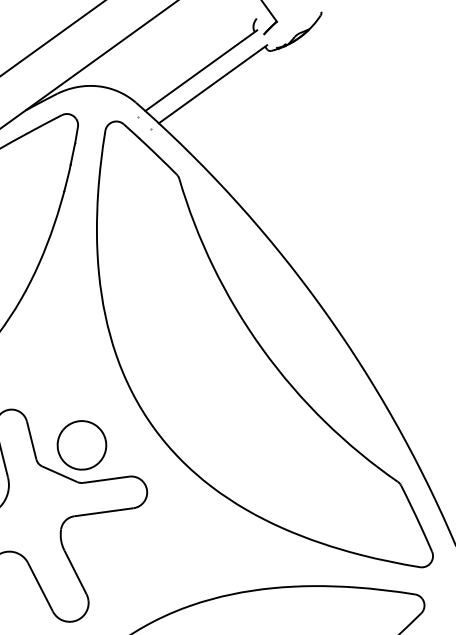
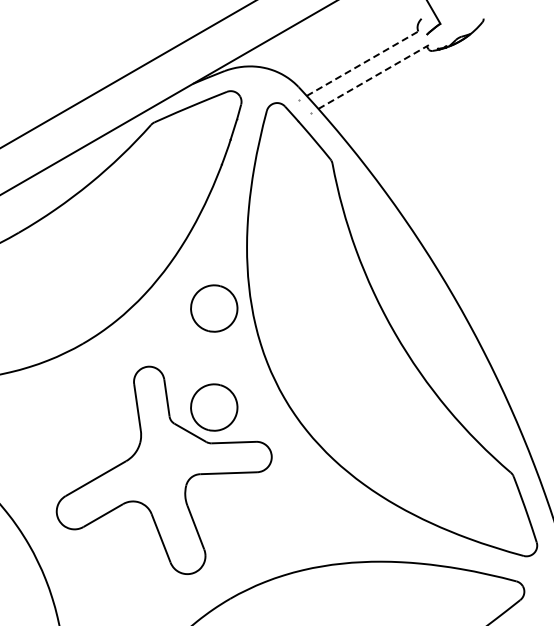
line: (200, 70) -> (363, 62), solid -> dashed
line: (212, 84) -> (373, 77), solid -> dashed
part: (71, 342) -> (214, 308), added

